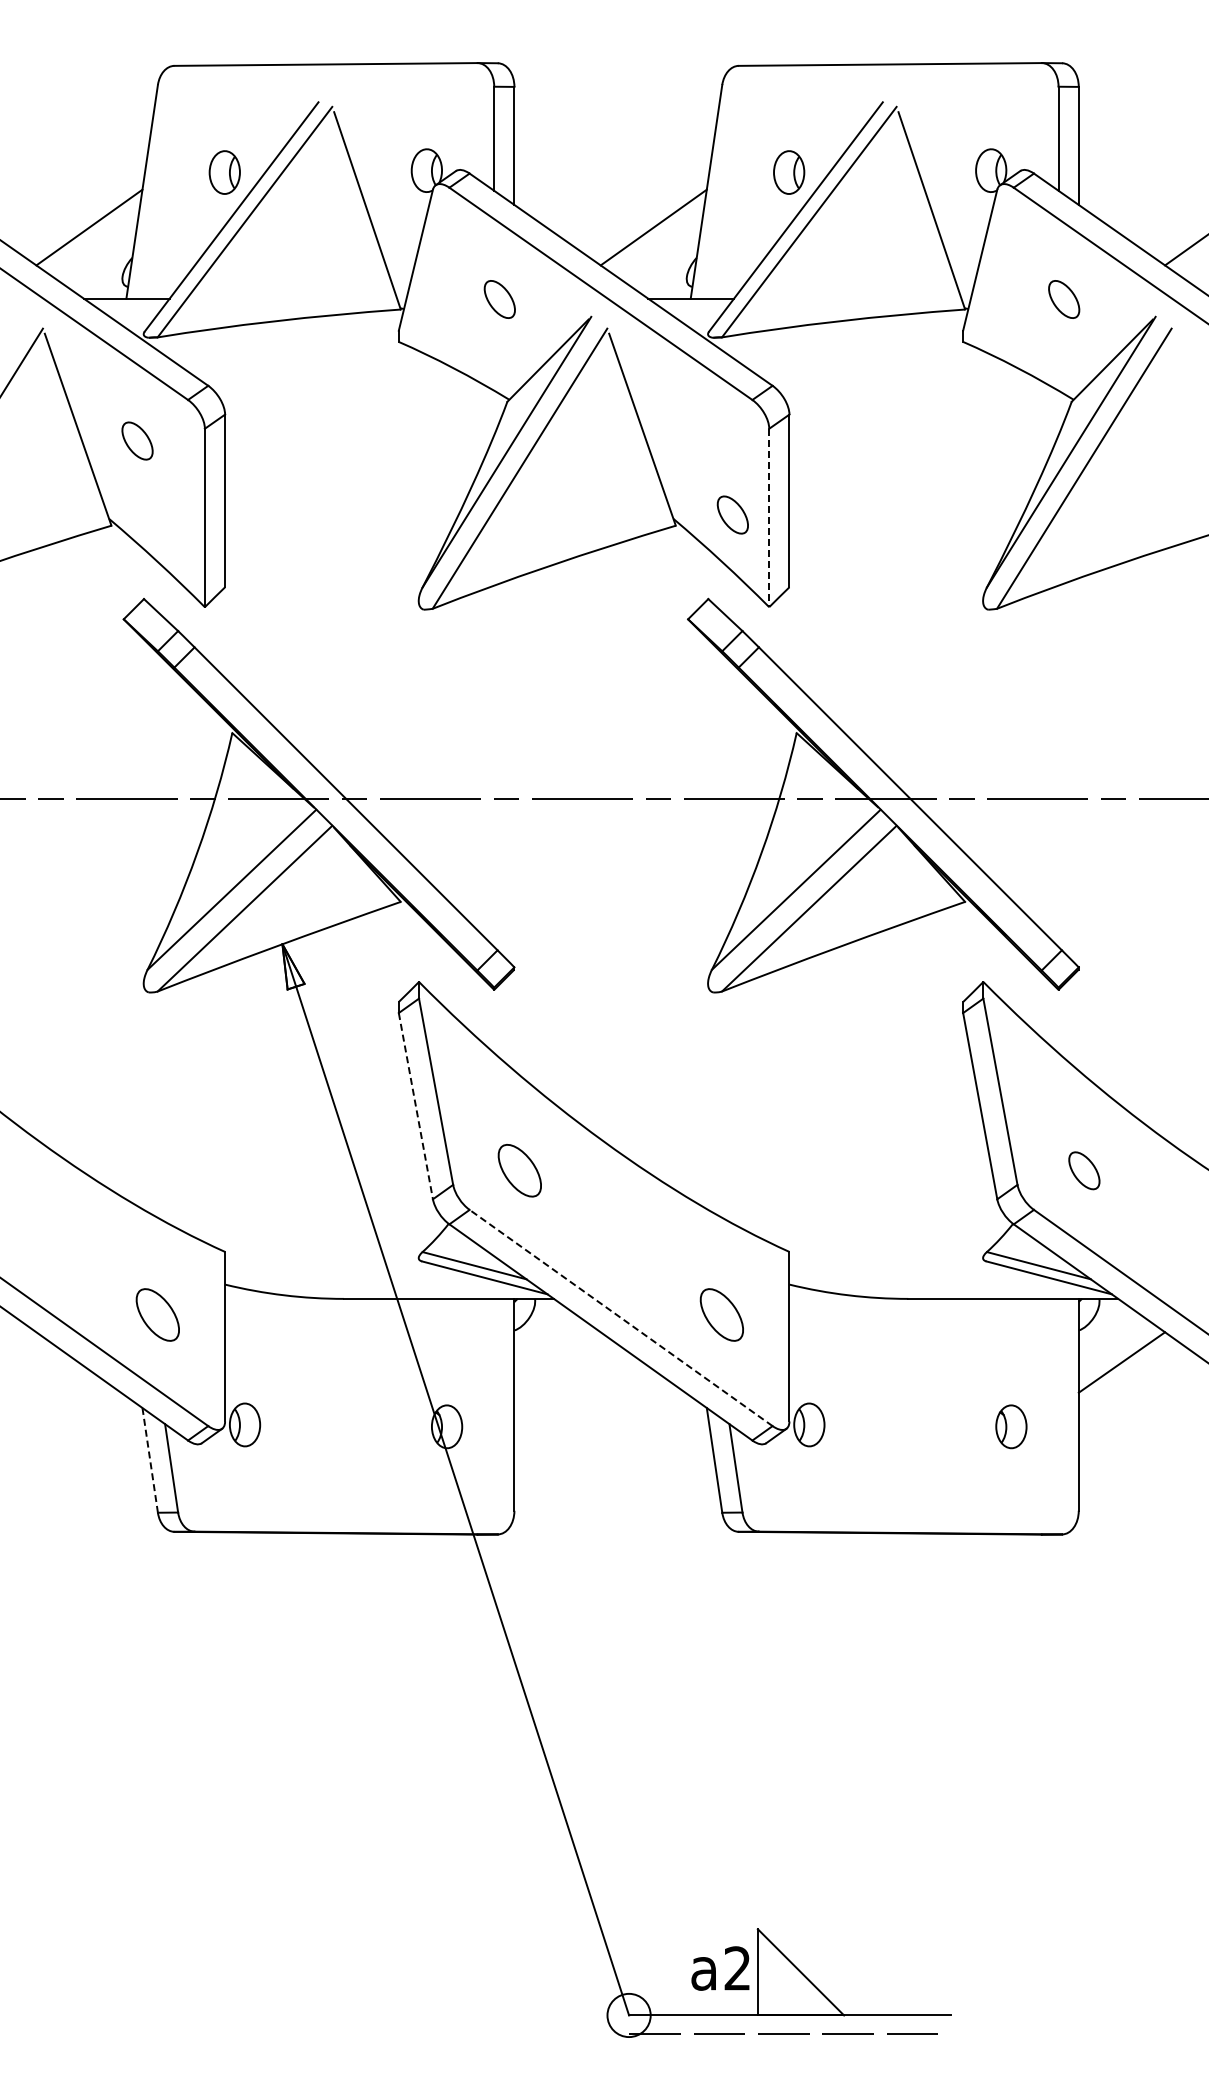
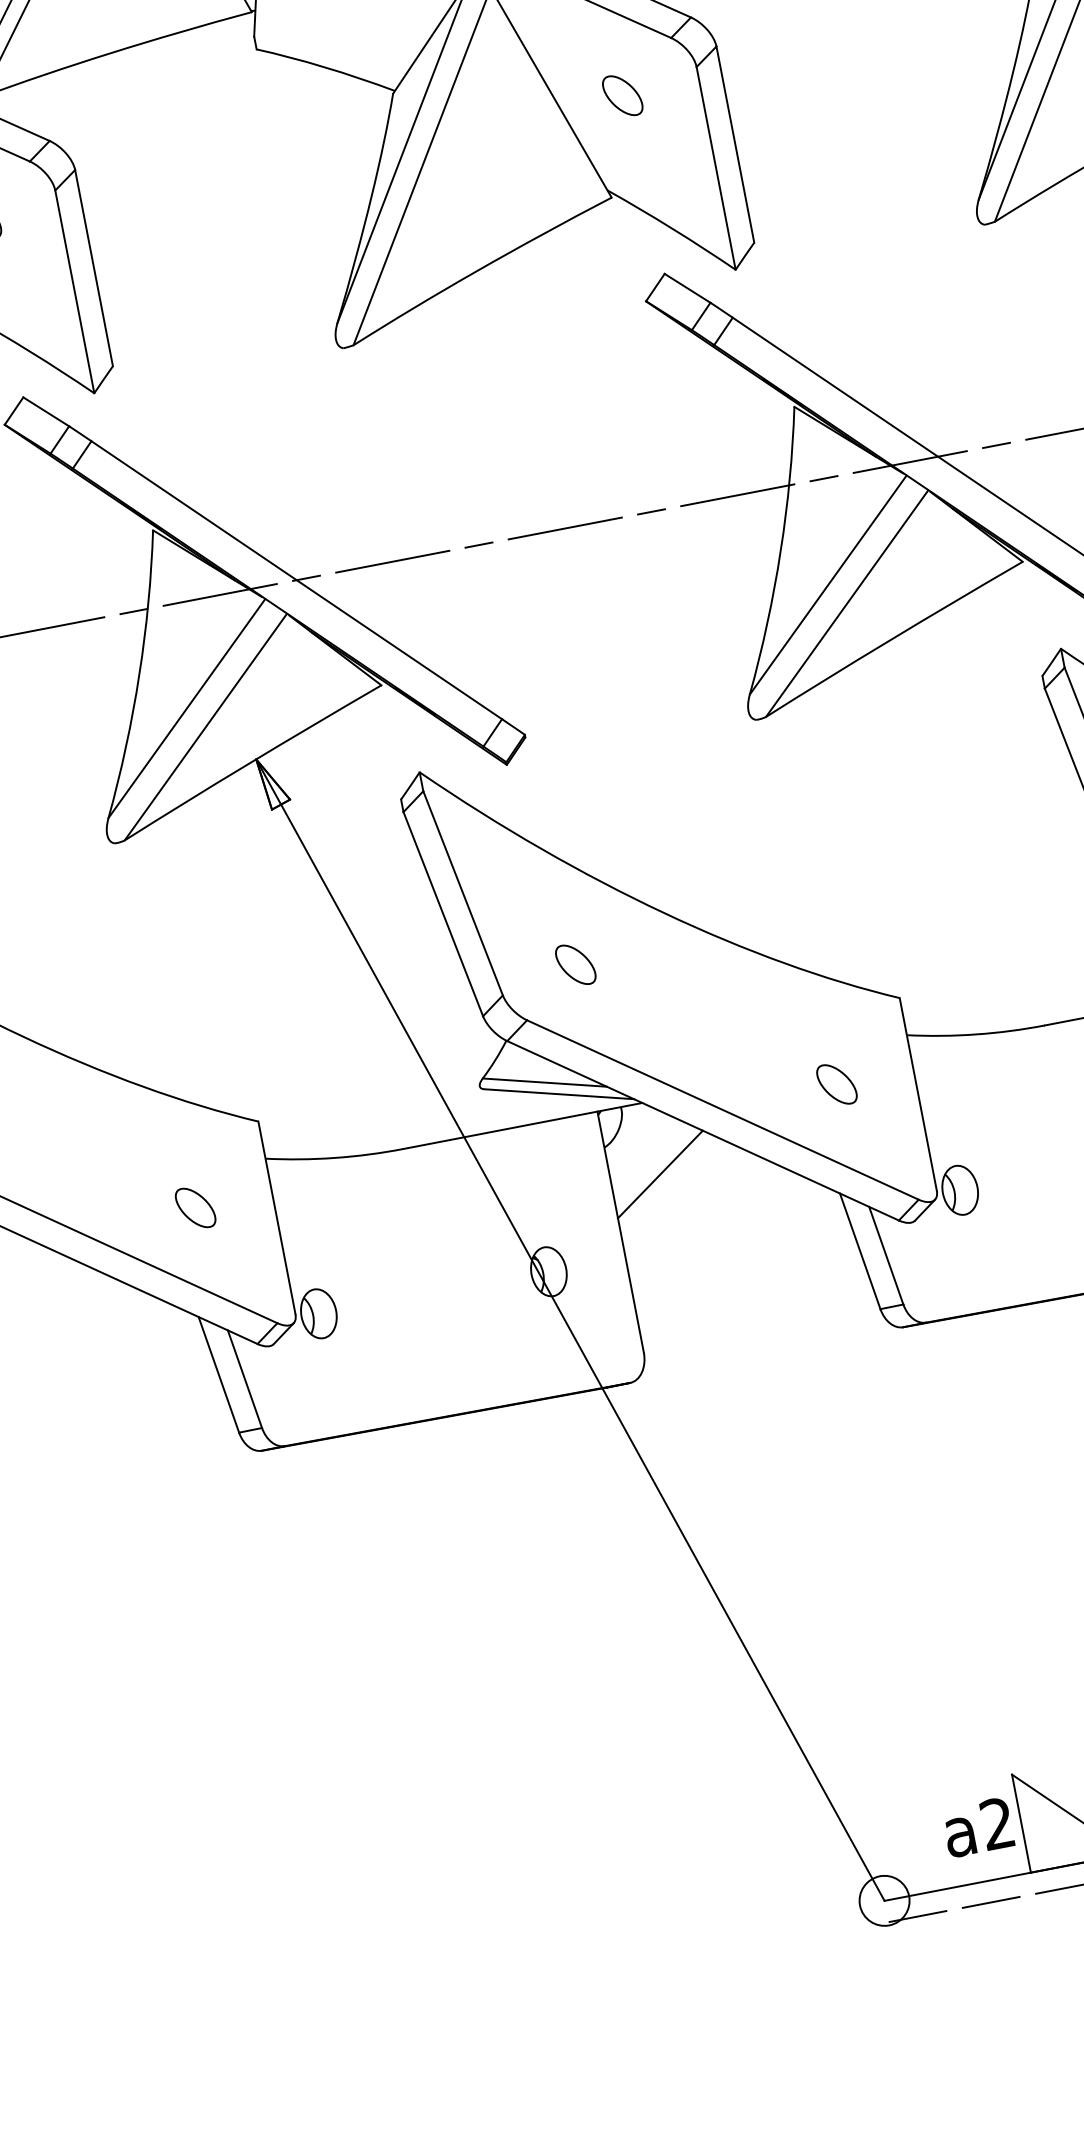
part: (732, 514) -> (622, 95), moved
line: (769, 518) -> (716, 168), dashed -> solid
line: (415, 1106) -> (442, 914), dashed -> solid
part: (520, 1170) -> (576, 964), size x0.71
part: (157, 1314) -> (195, 1207), size x0.71
part: (722, 1314) -> (837, 1083), size x0.71
line: (620, 1317) -> (722, 1109), dashed -> solid
line: (557, 1362) -> (660, 1174), added
line: (150, 1460) -> (219, 1374), dashed -> solid

